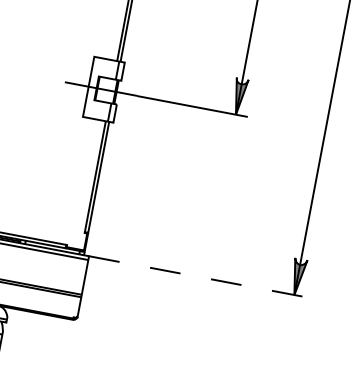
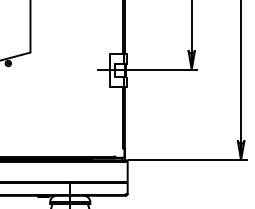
line: (199, 277) -> (188, 160), dashed -> solid

